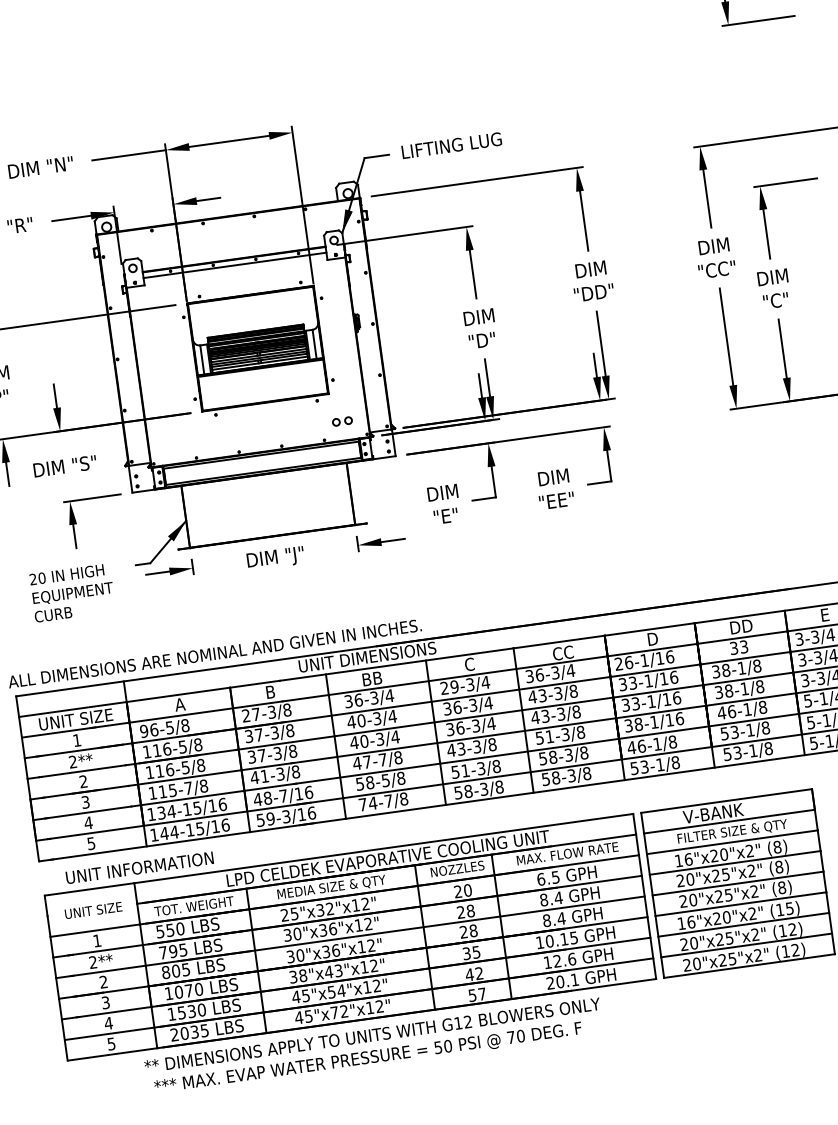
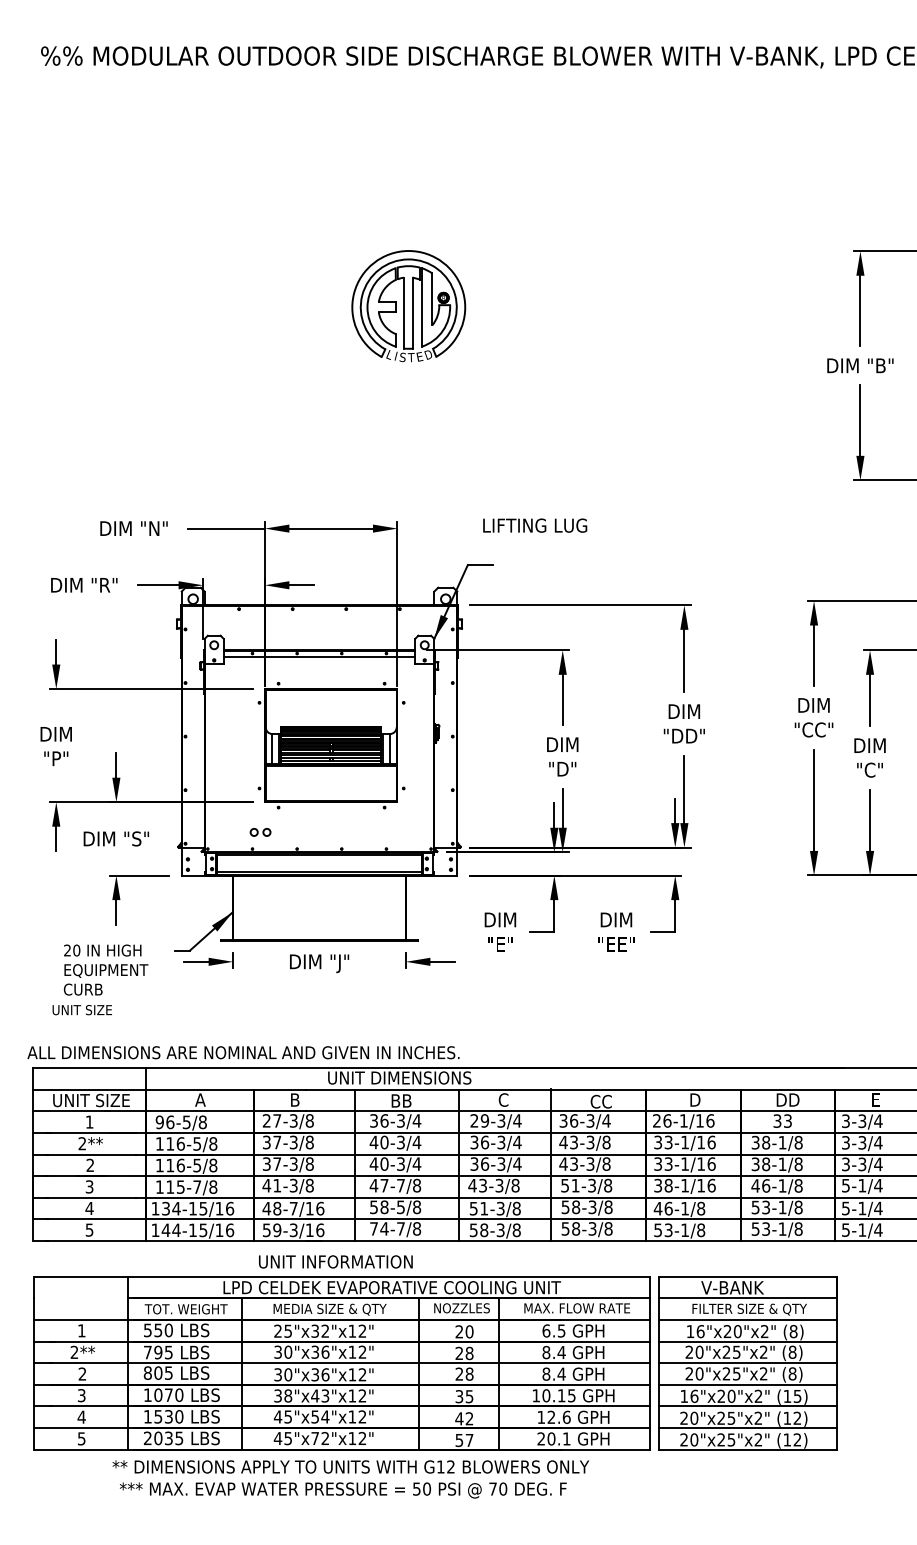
text: (452, 145) -> (535, 525), moved
part: (342, 421) -> (260, 832), moved
text: (139, 867) -> (335, 1261), moved
text: (92, 910) -> (81, 1010), moved

